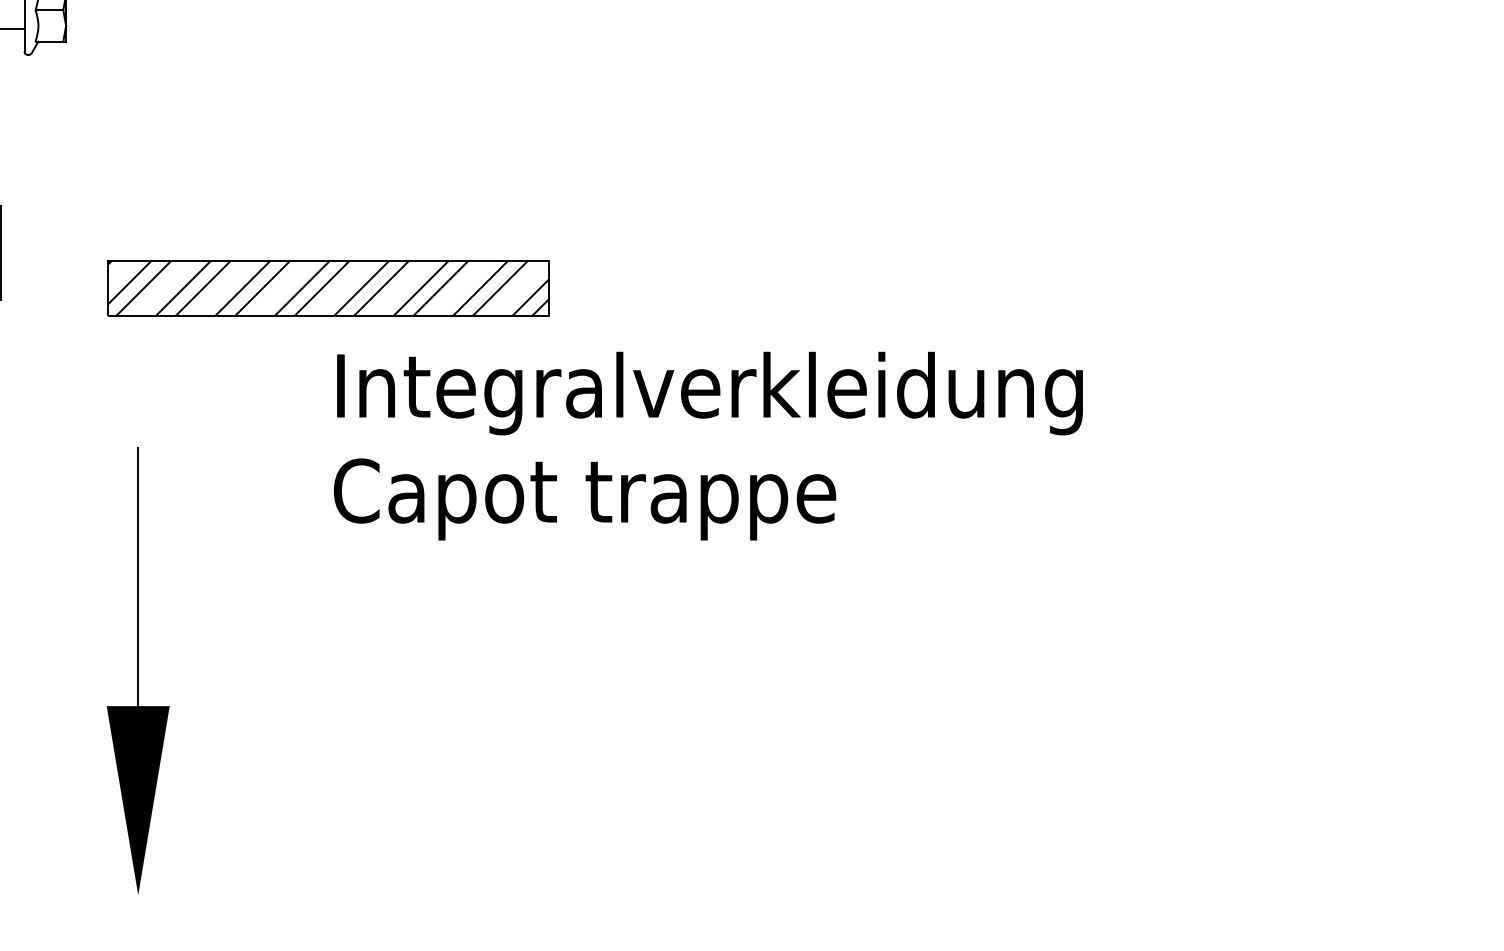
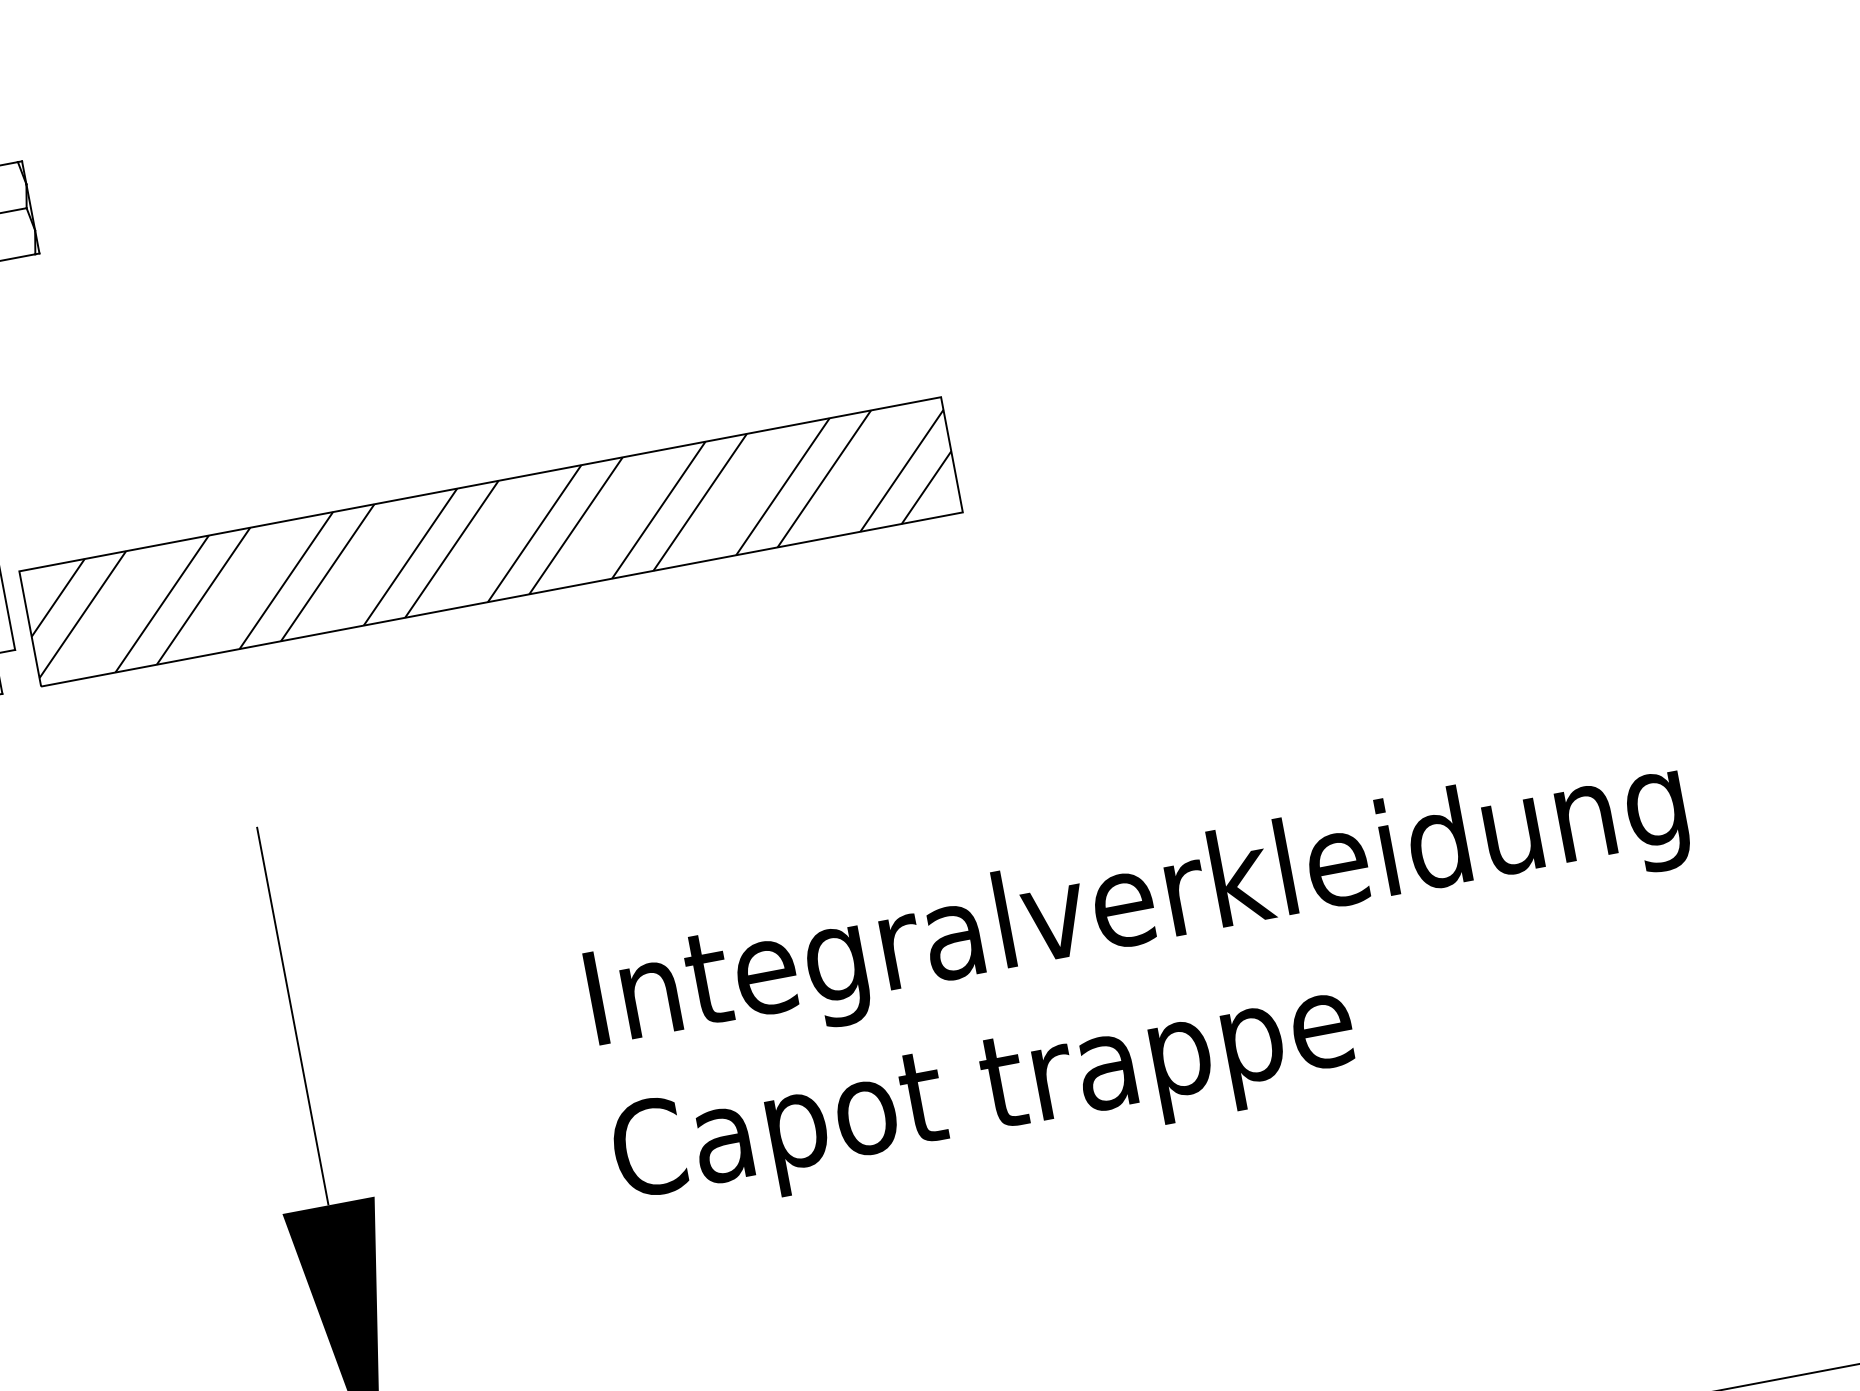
part: (327, 288) -> (489, 542), size x1.43
text: (707, 445) -> (1148, 984), moved

